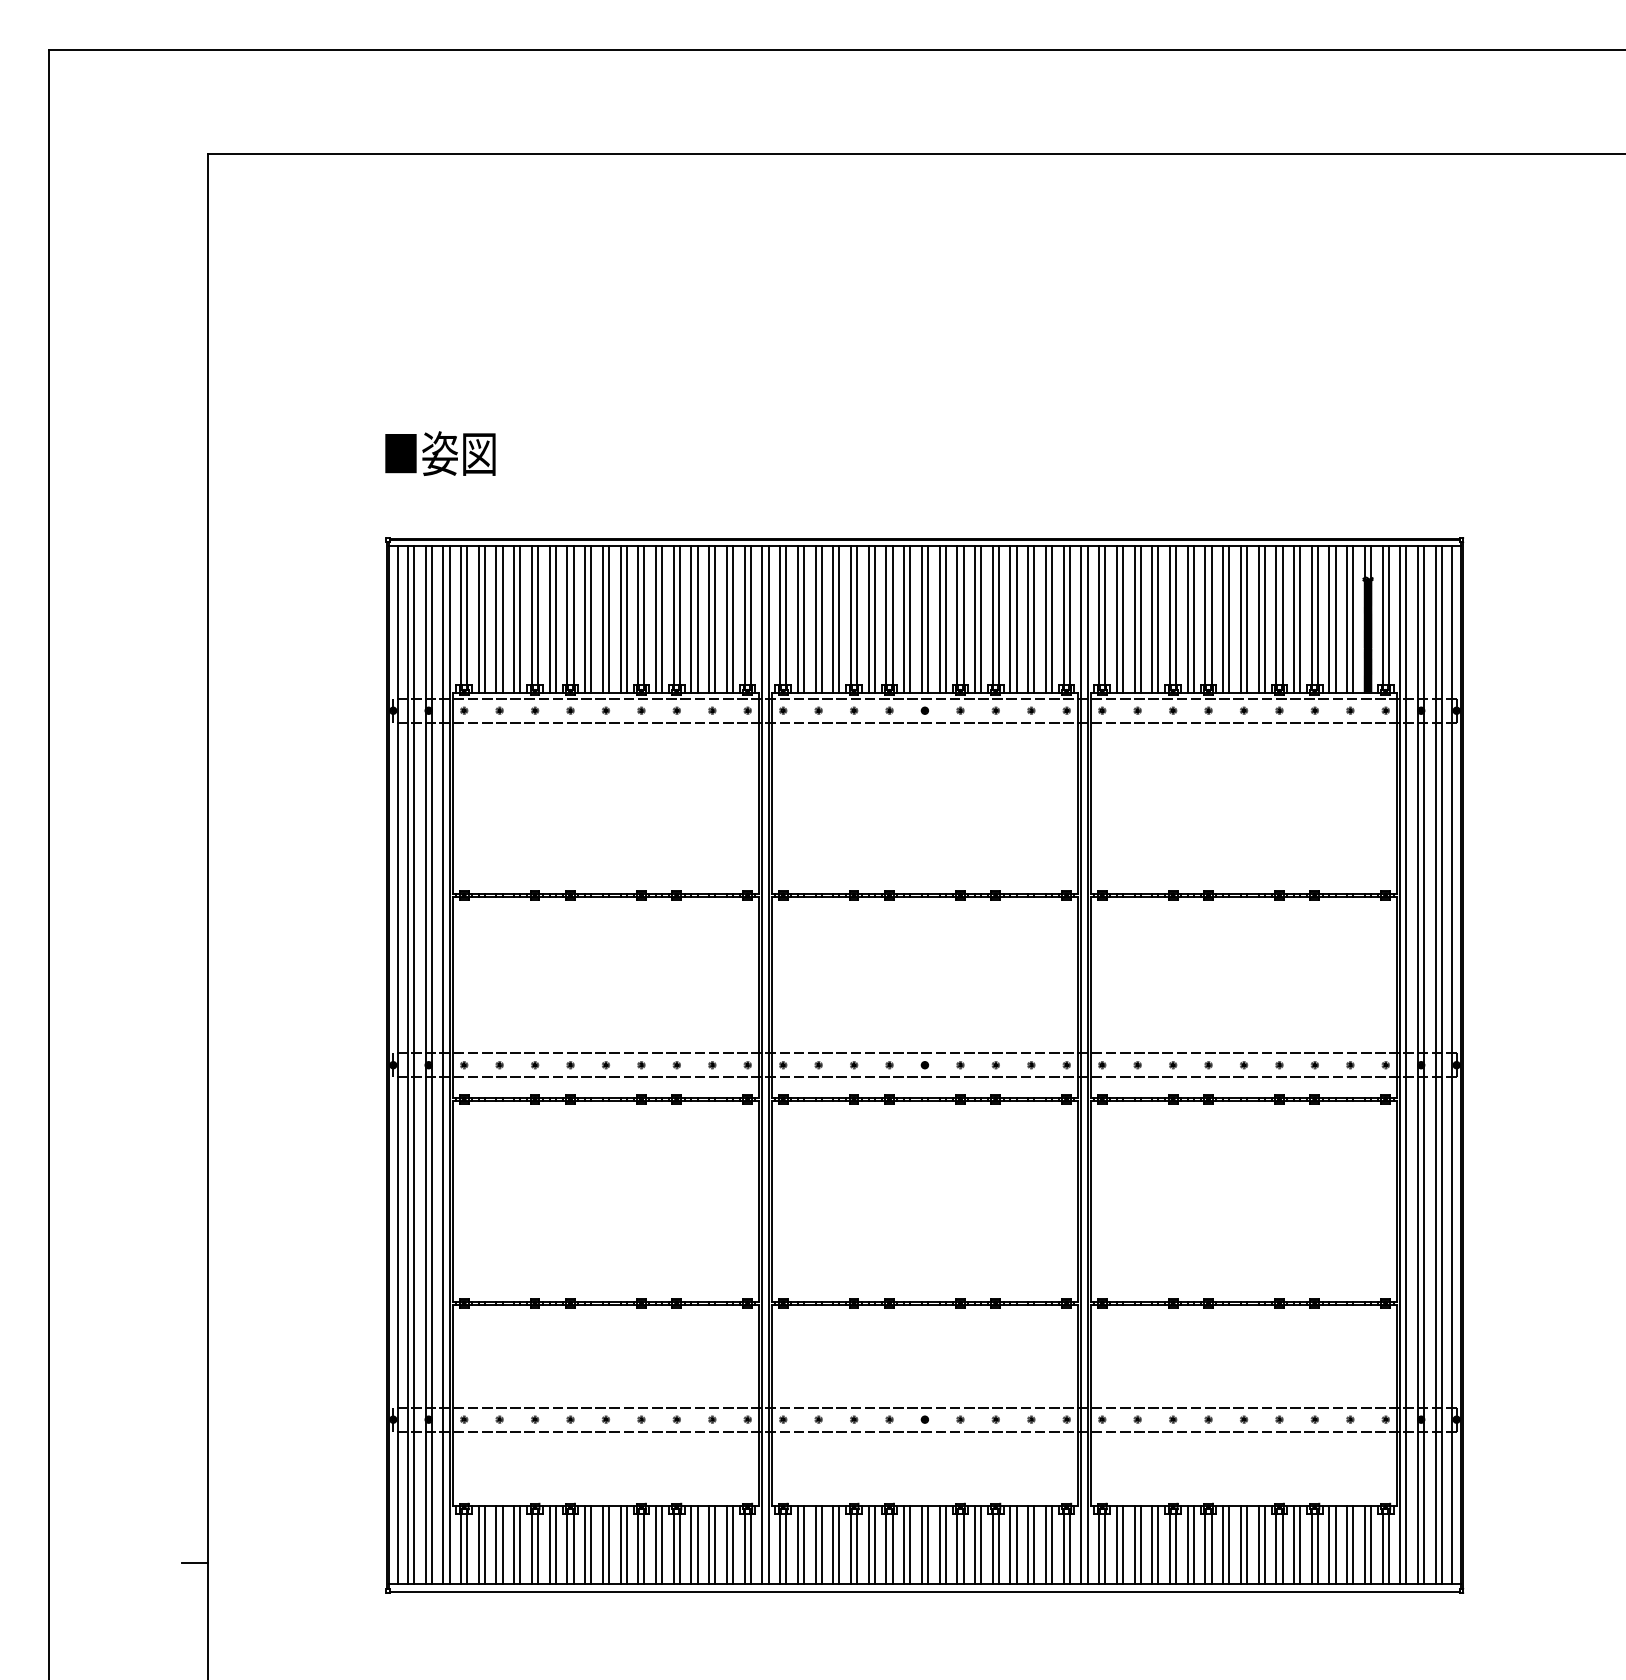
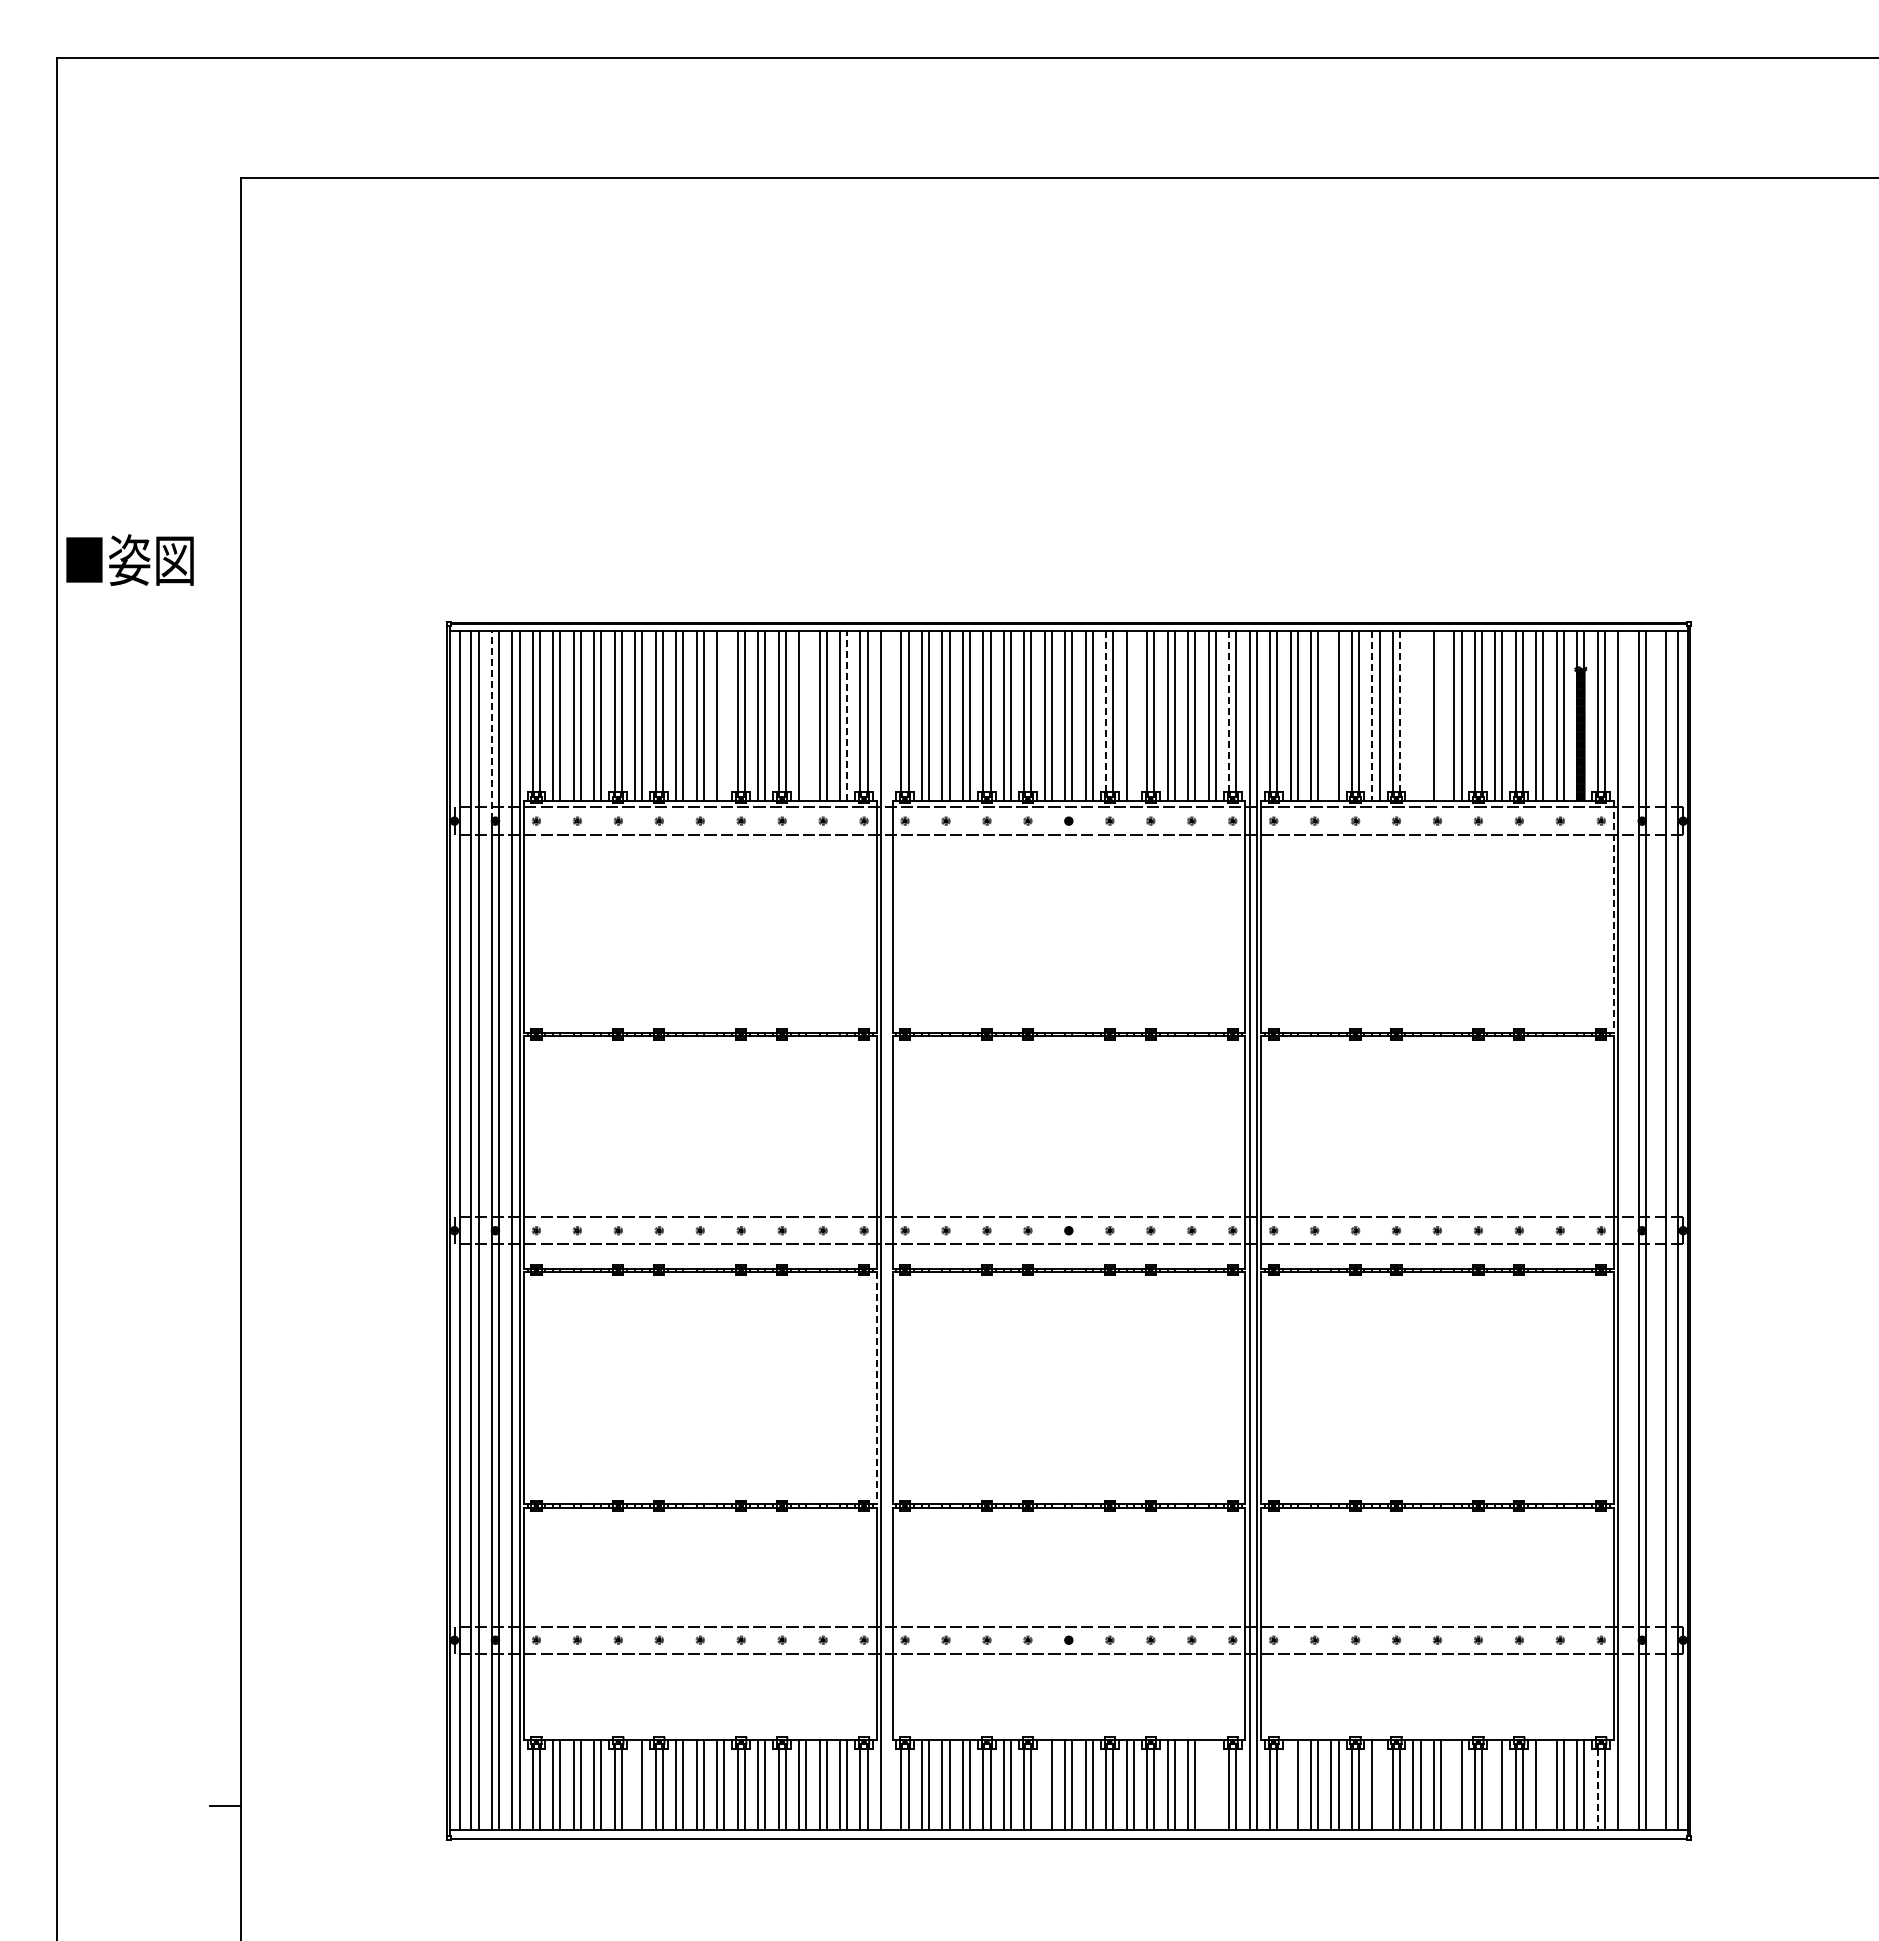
text: (439, 453) -> (129, 559), moved
line: (957, 615) -> (1106, 711), solid -> dashed
line: (1063, 616) -> (1229, 712), solid -> dashed
line: (1211, 616) -> (1400, 712), solid -> dashed
line: (626, 619) -> (724, 715), removed
line: (697, 619) -> (806, 715), removed
line: (733, 619) -> (847, 715), solid -> dashed
line: (980, 619) -> (1133, 715), removed
line: (1152, 619) -> (1331, 715), removed
line: (1187, 619) -> (1372, 715), solid -> dashed
line: (1223, 619) -> (1413, 715), removed
line: (1229, 619) -> (1420, 715), removed
line: (1247, 619) -> (1441, 715), removed
line: (425, 627) -> (491, 725), solid -> dashed
line: (1396, 794) -> (1613, 917), solid -> dashed
line: (768, 1065) -> (888, 1230), removed
line: (1406, 1065) -> (1625, 1230), removed
line: (1435, 1065) -> (1658, 1230), removed
line: (758, 1201) -> (876, 1388), solid -> dashed
line: (549, 1544) -> (635, 1784), removed
line: (903, 1544) -> (1044, 1784), removed
line: (1045, 1544) -> (1208, 1784), removed
line: (1051, 1544) -> (1215, 1784), removed
line: (1116, 1544) -> (1290, 1784), removed
line: (1193, 1544) -> (1379, 1784), removed
line: (1258, 1544) -> (1454, 1784), removed
line: (1294, 1544) -> (1495, 1784), removed
line: (1335, 1544) -> (1543, 1784), removed
line: (1382, 1548) -> (1597, 1789), solid -> dashed

